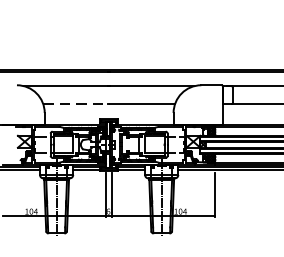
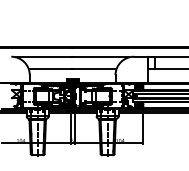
line: (77, 104) -> (51, 69), dashed -> solid

